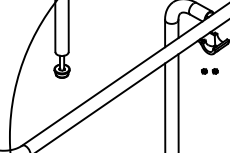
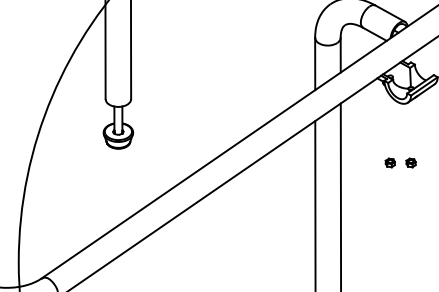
part: (209, 71) -> (400, 163), moved

